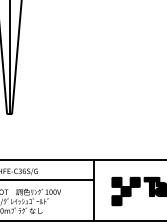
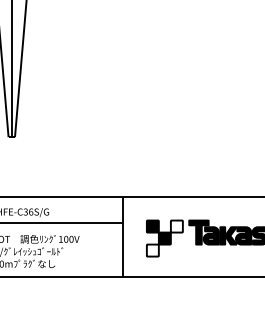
fill: (134, 182) -> (176, 226), removed
fill: (116, 200) -> (152, 250), removed

